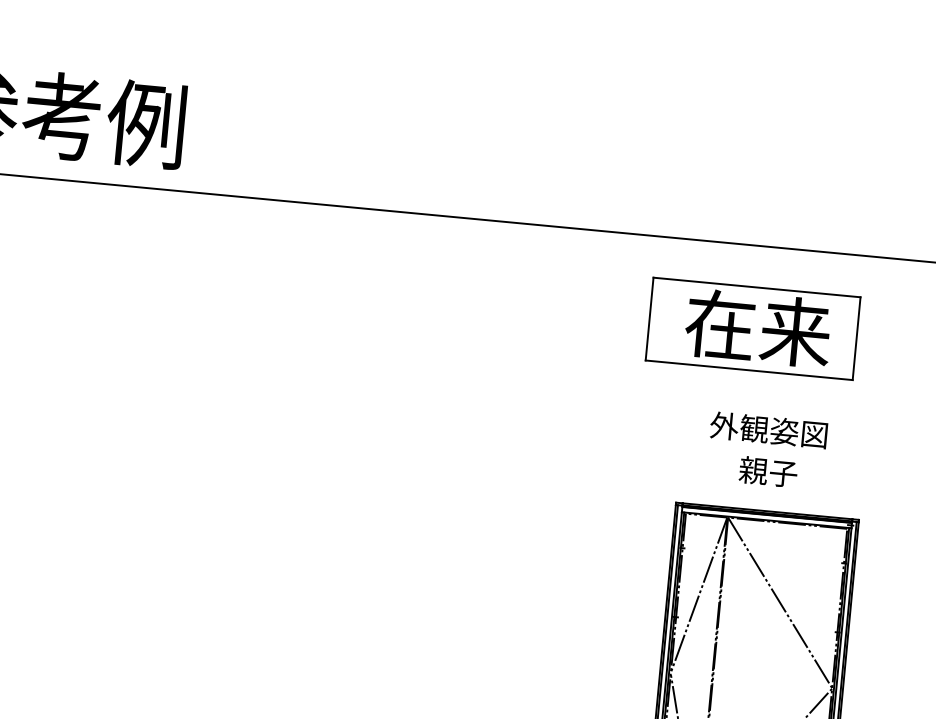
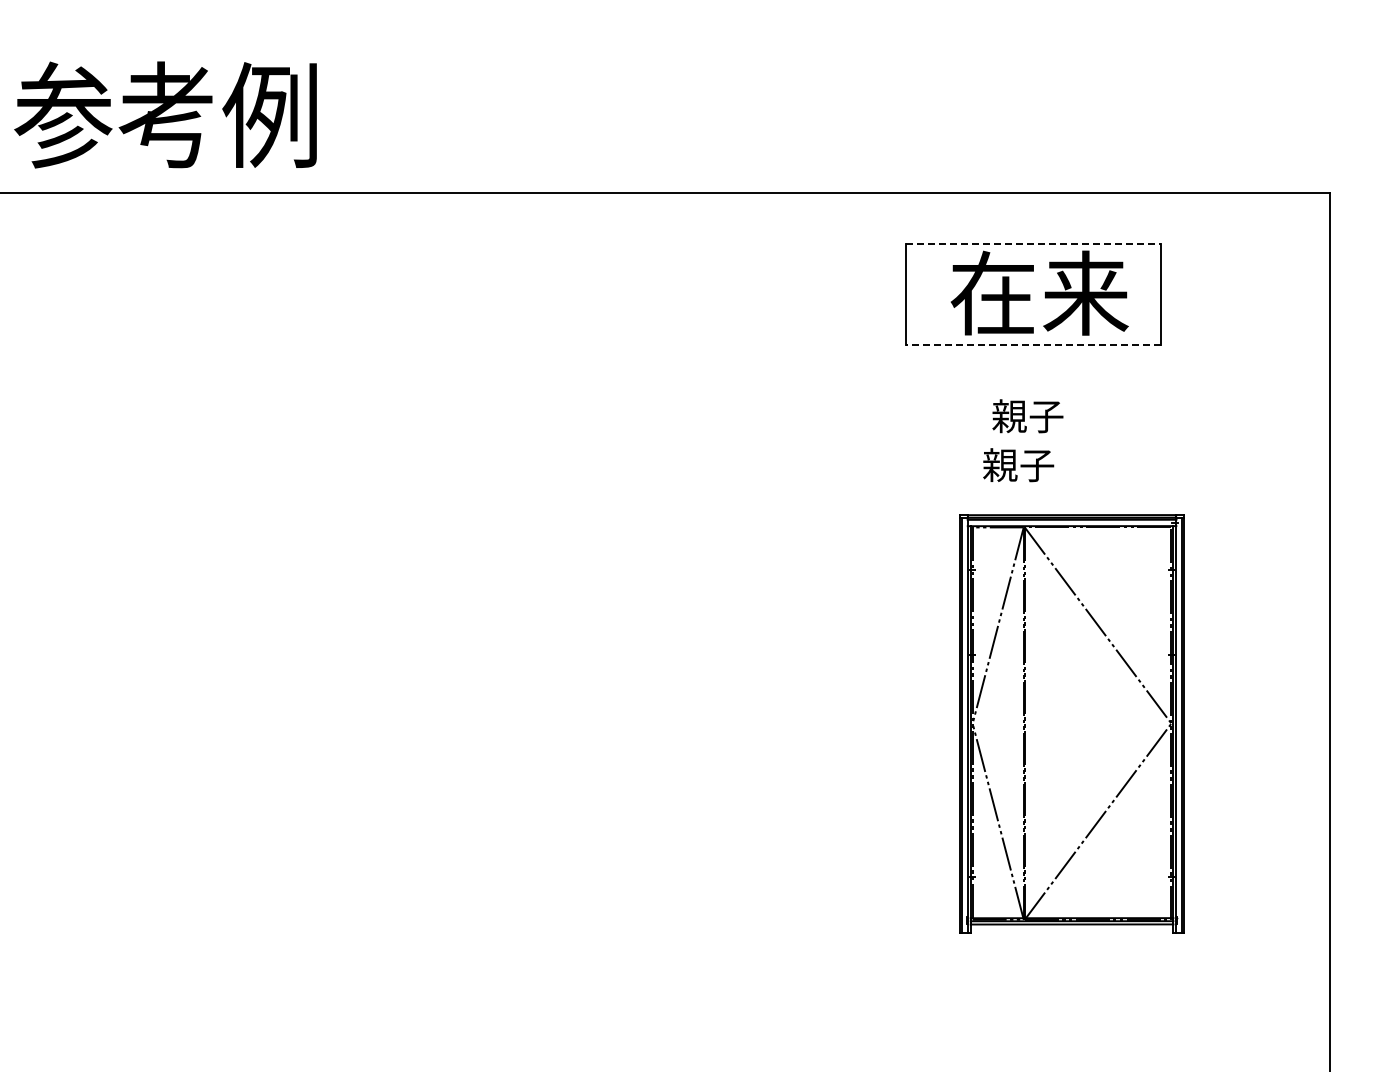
line: (757, 287) -> (1033, 243), solid -> dashed
line: (748, 370) -> (1032, 345), solid -> dashed
text: (768, 430) -> (1063, 416), 外観姿図 -> 親子
text: (768, 472) -> (1018, 465), moved

